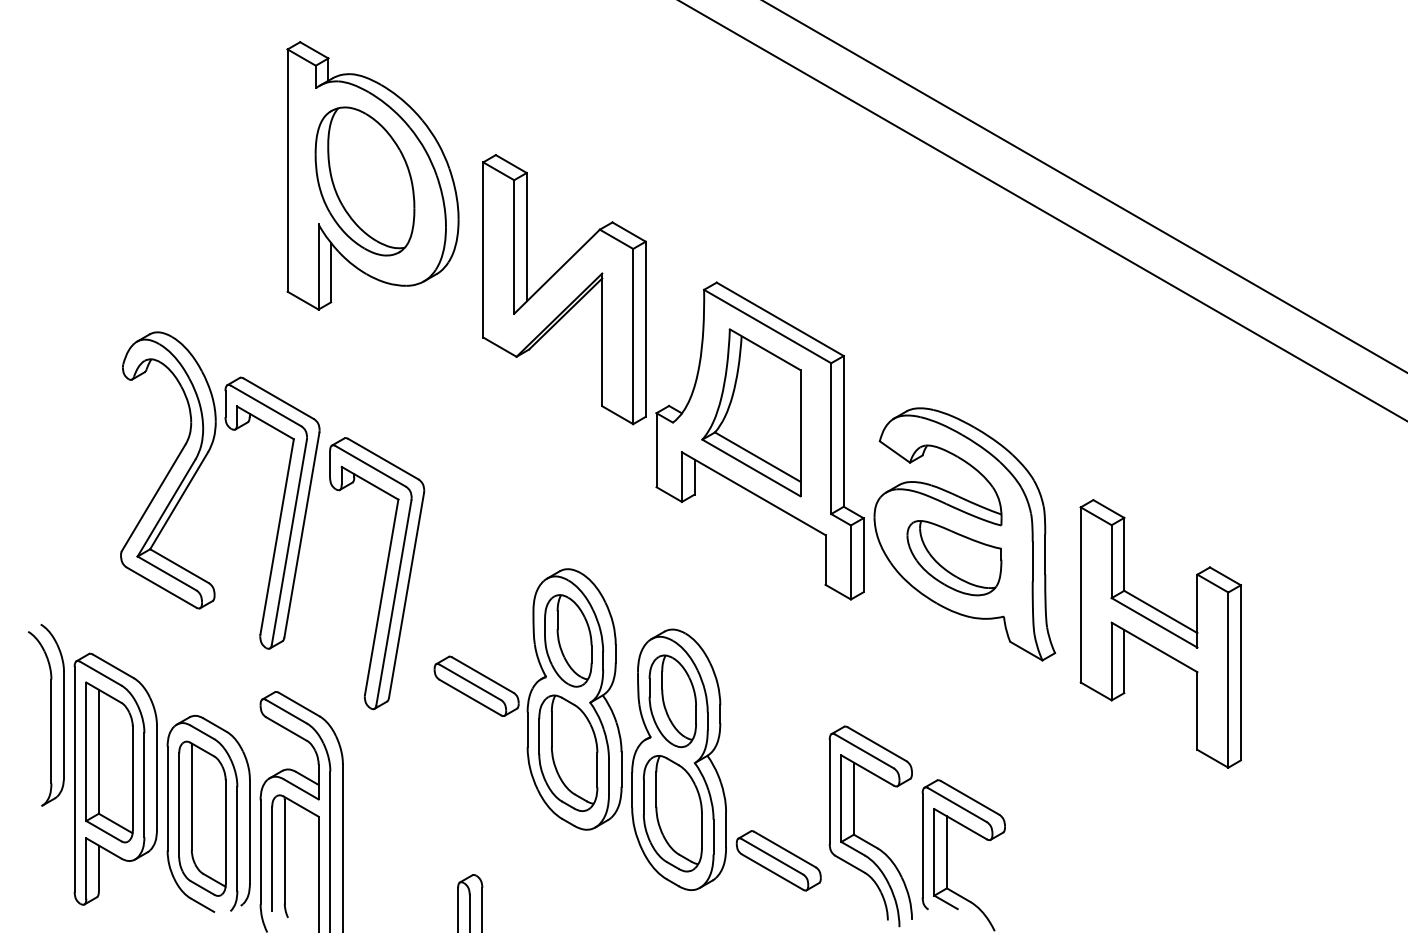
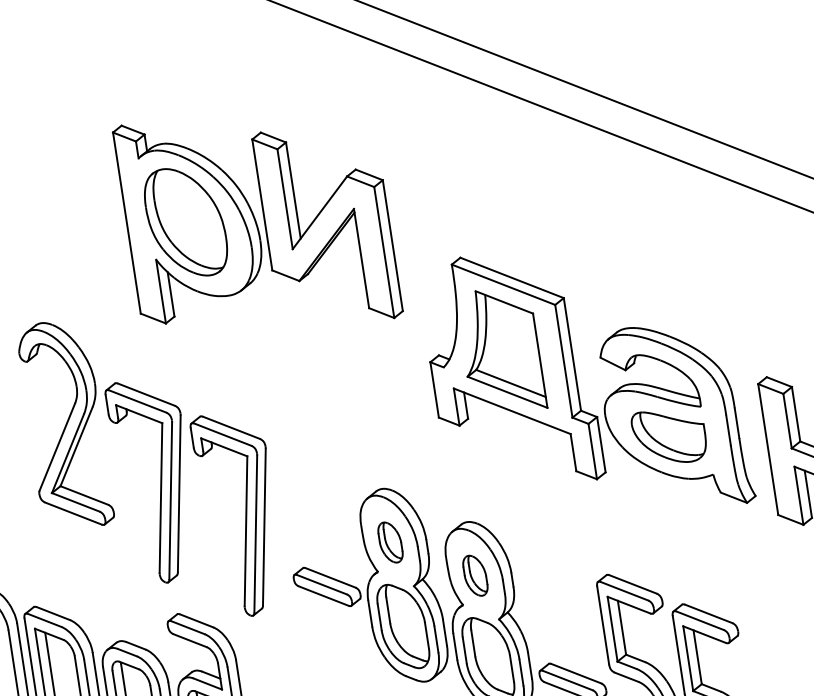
part: (564, 289) -> (327, 225), moved
part: (168, 470) -> (65, 425), moved
part: (568, 640) -> (390, 542), size x0.6
part: (672, 701) -> (475, 575), size x0.6

